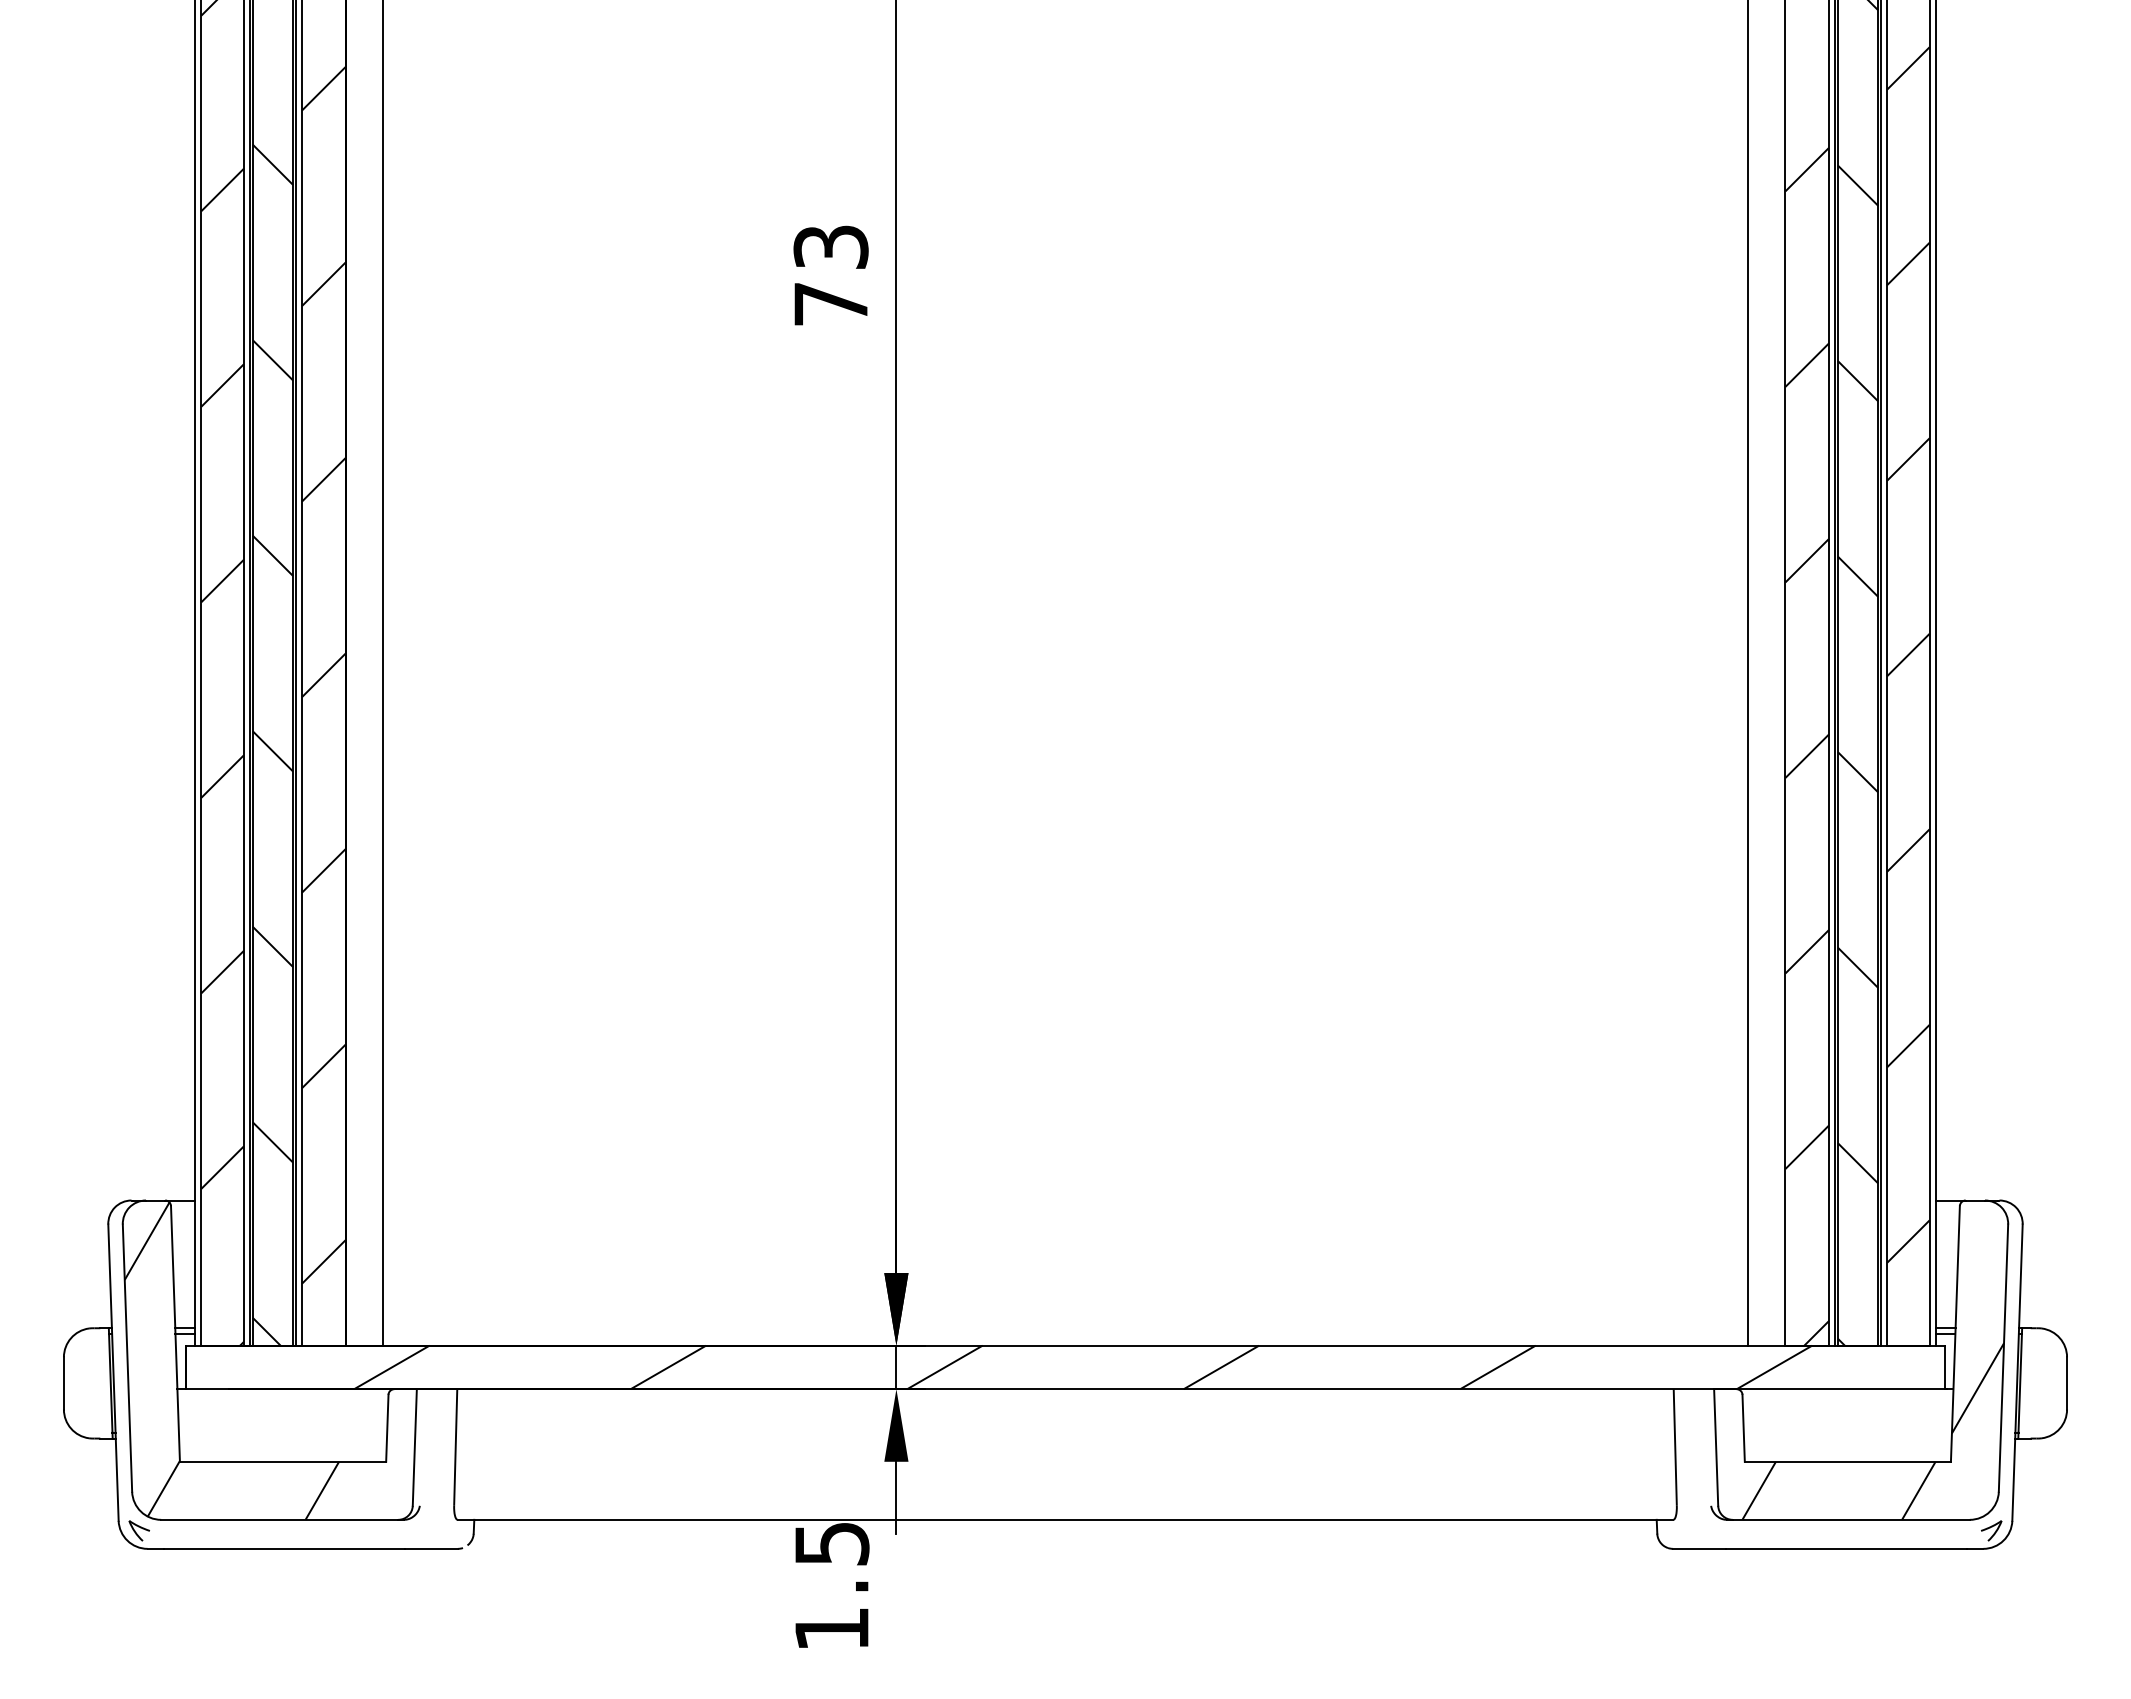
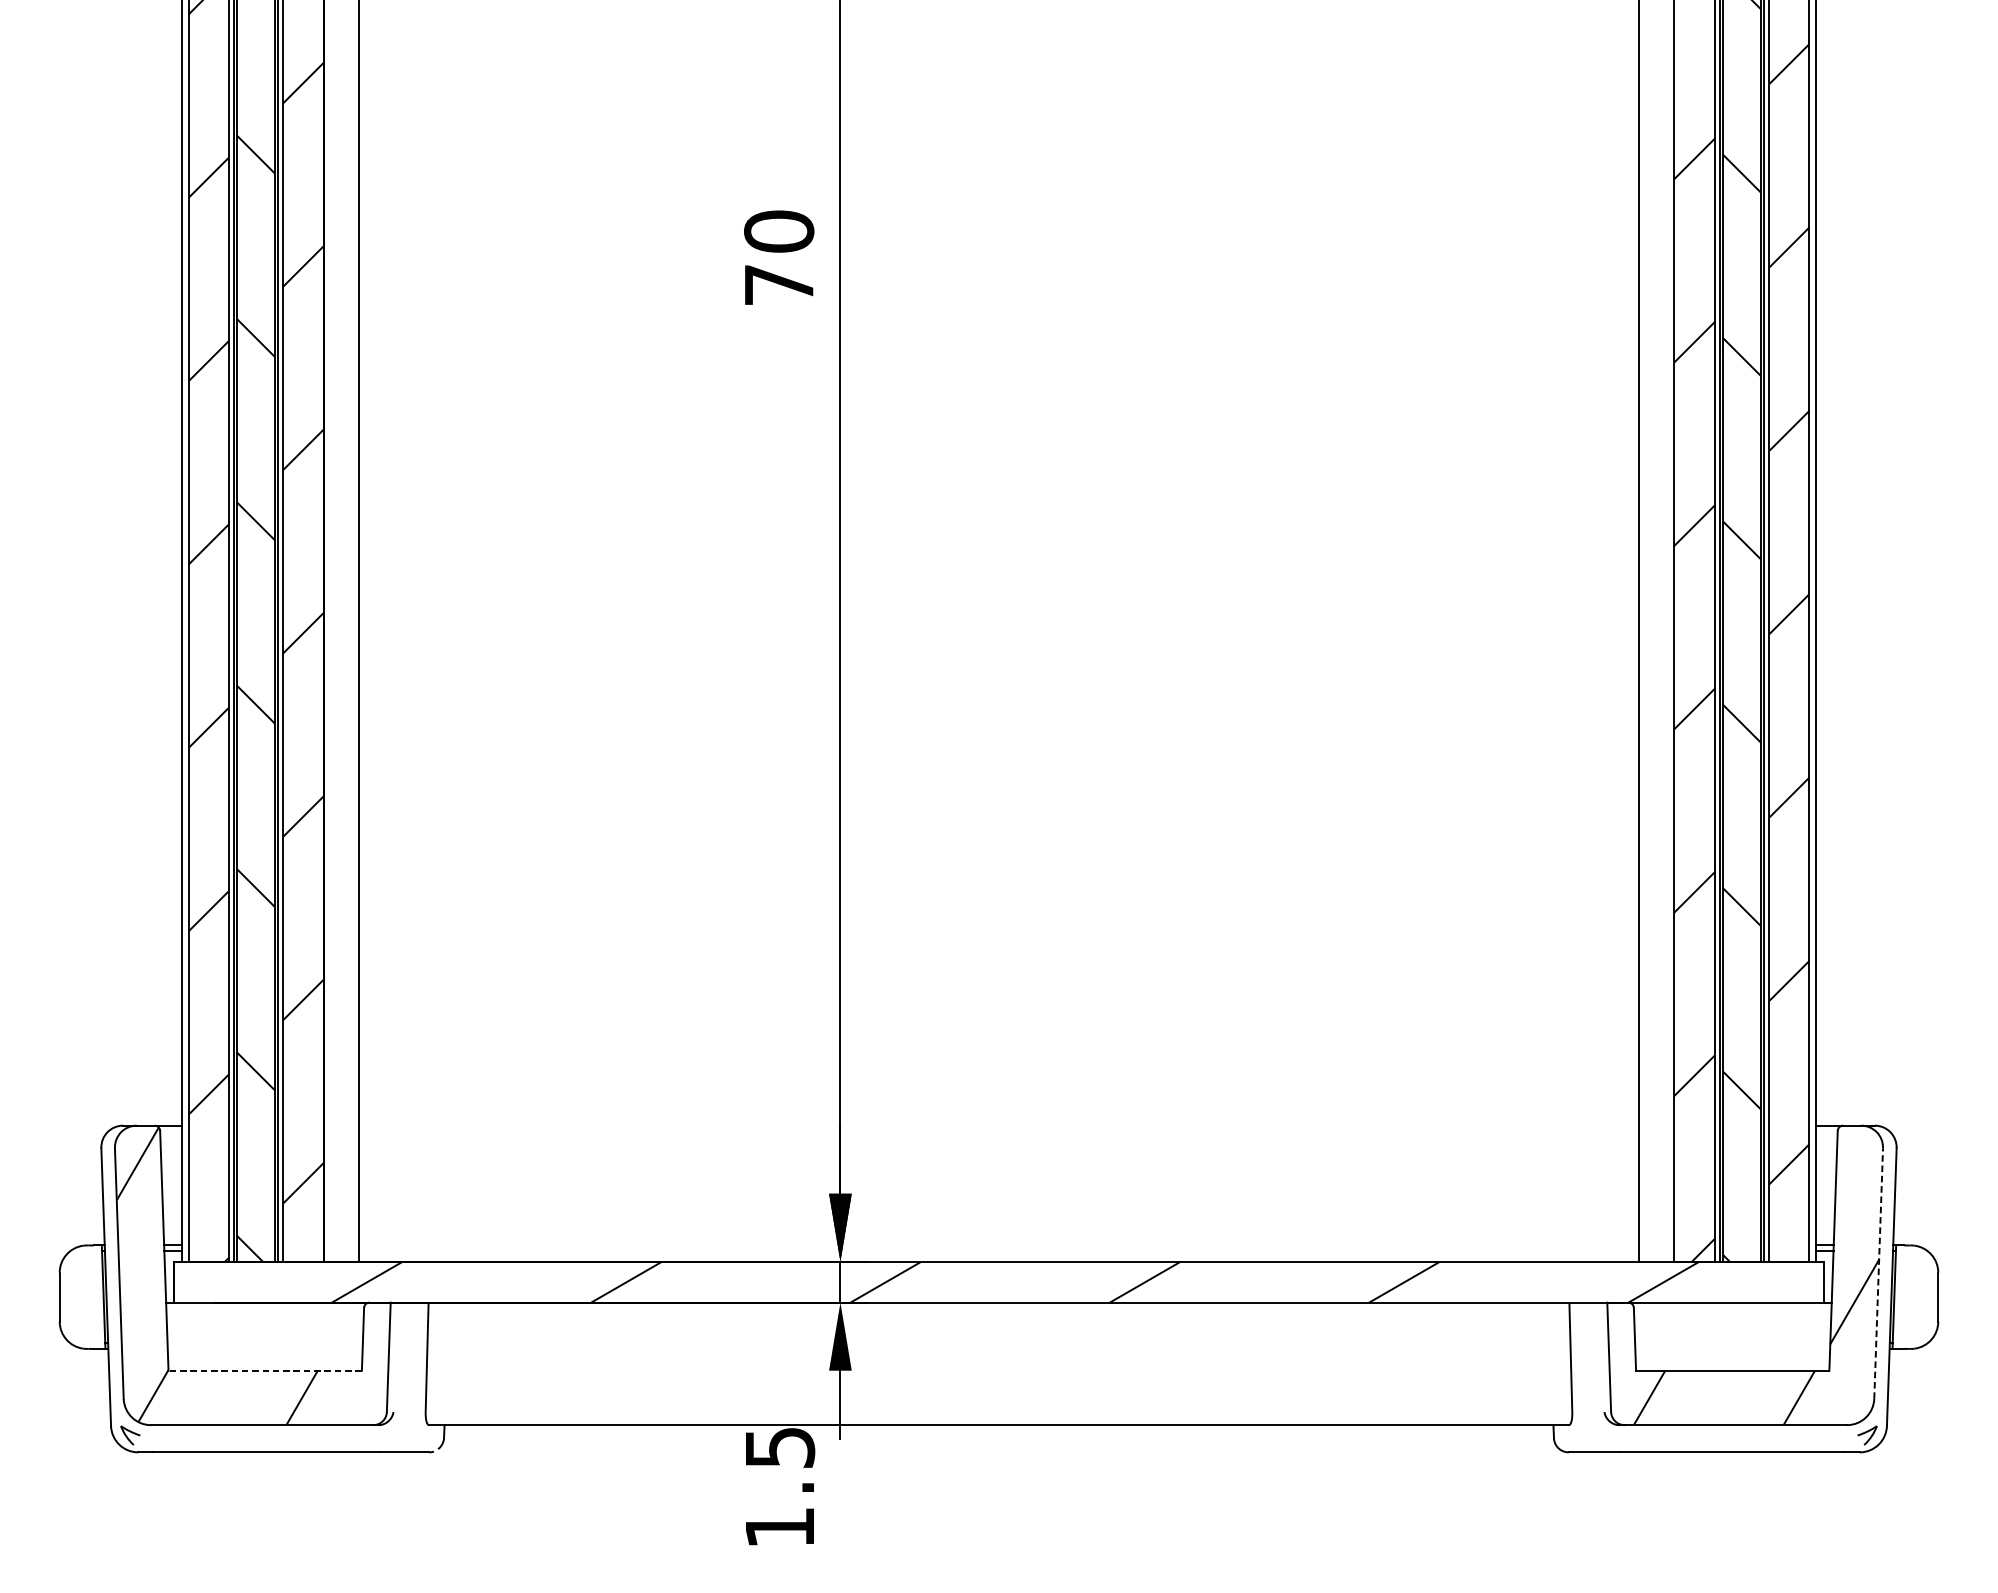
text: (830, 246) -> (778, 231), 73 -> 70
line: (2003, 1358) -> (1878, 1273), solid -> dashed
line: (282, 1461) -> (264, 1370), solid -> dashed

